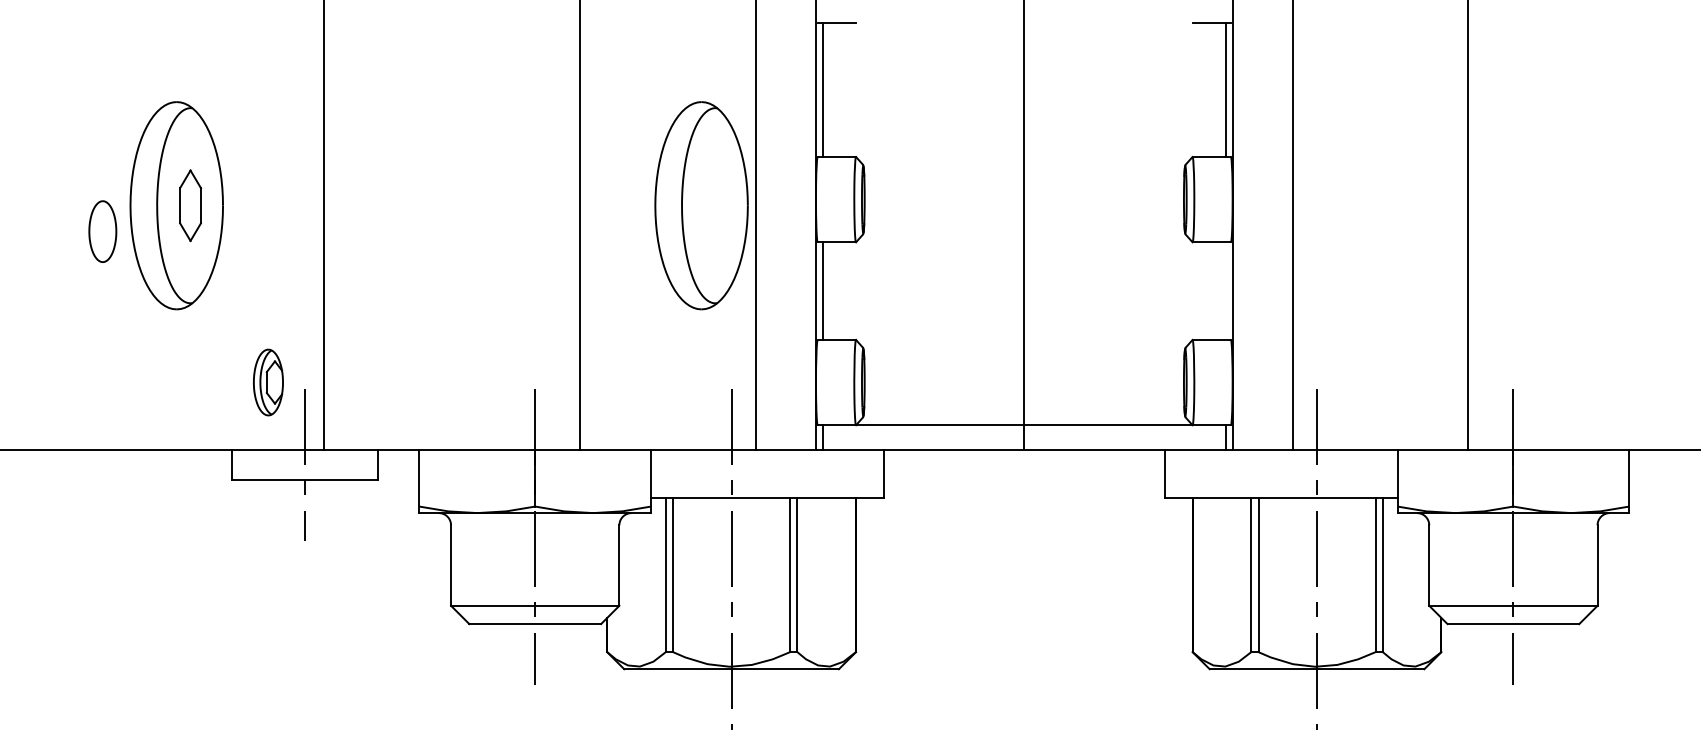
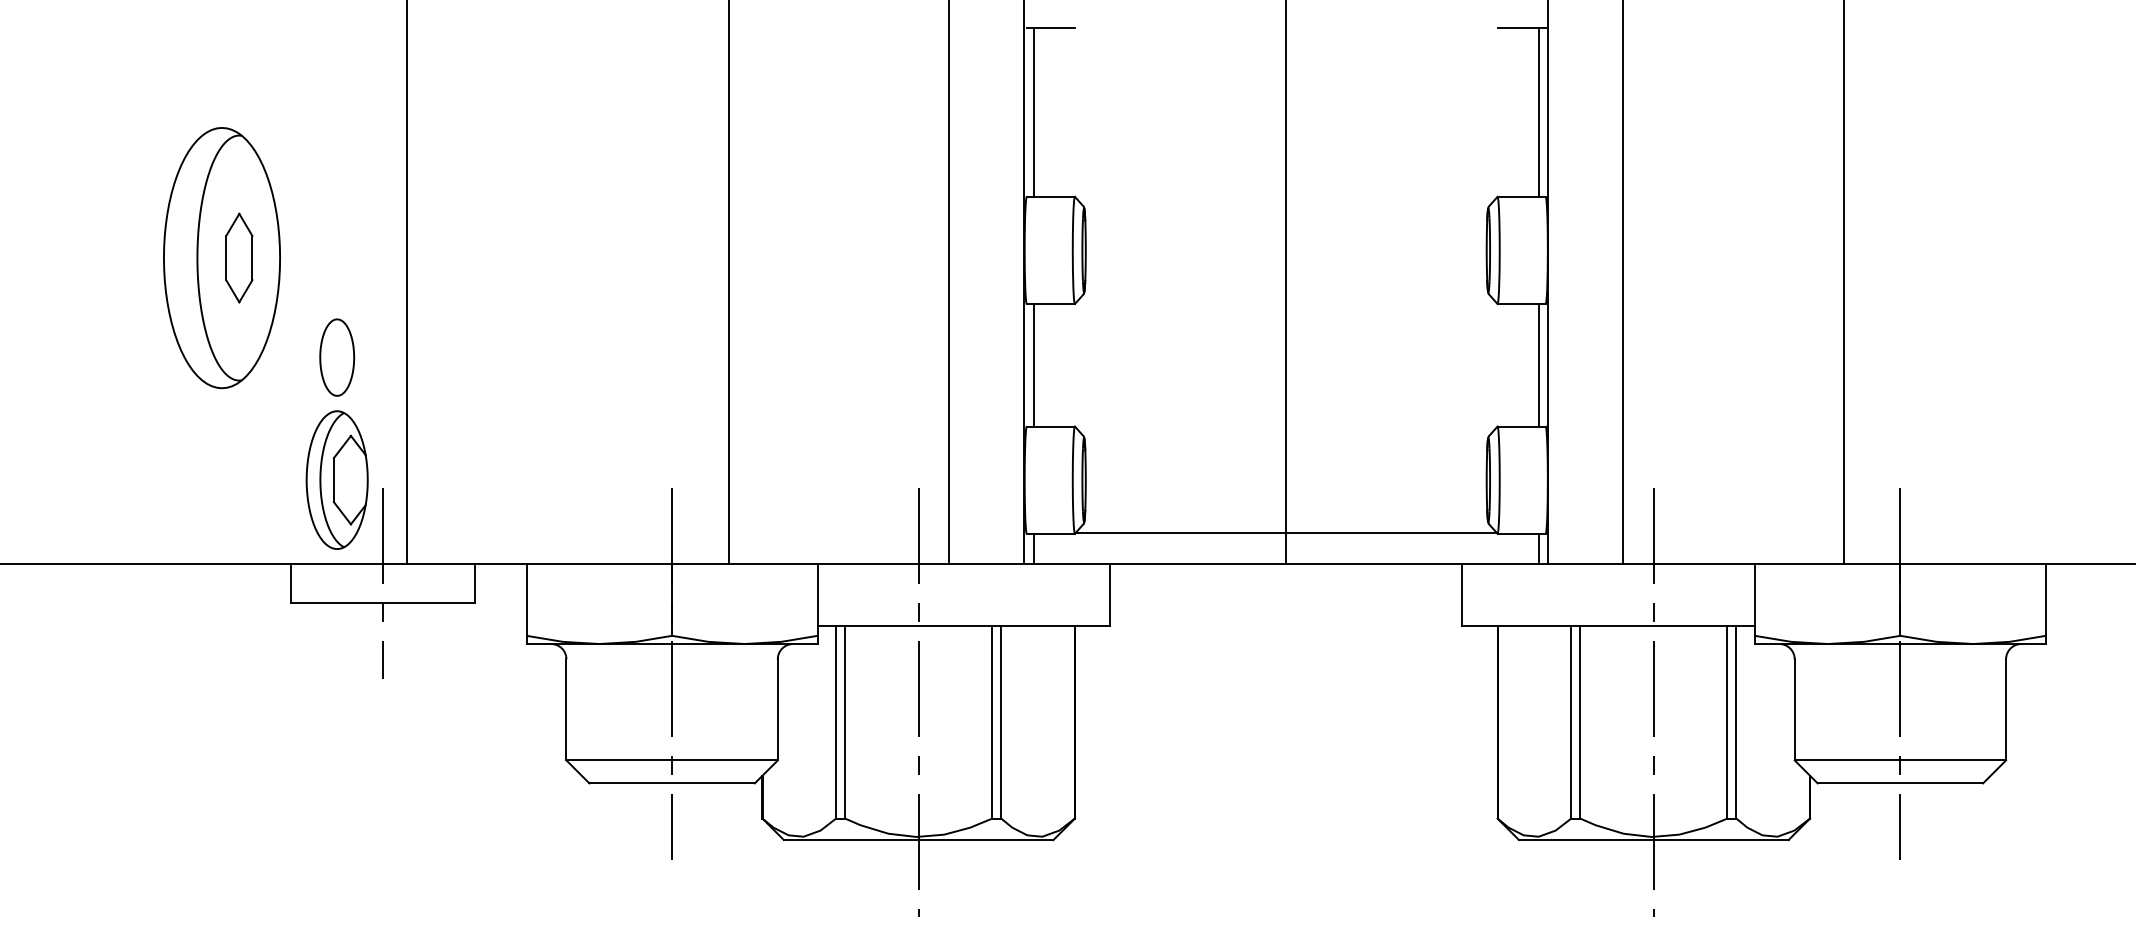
part: (701, 206) -> (880, 258), removed
part: (103, 231) -> (337, 357), moved
line: (1225, 291) -> (1538, 365), added
part: (267, 382) -> (336, 479), size x1.67

